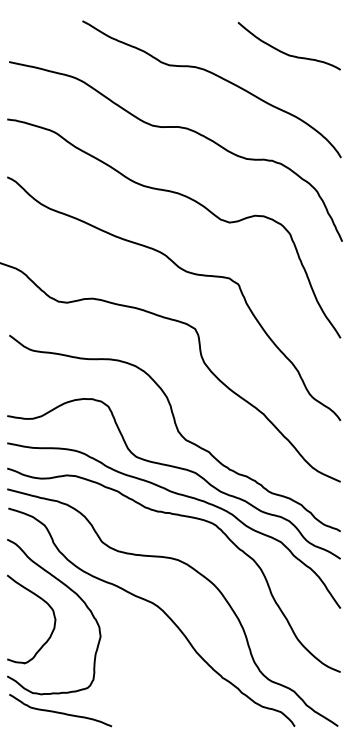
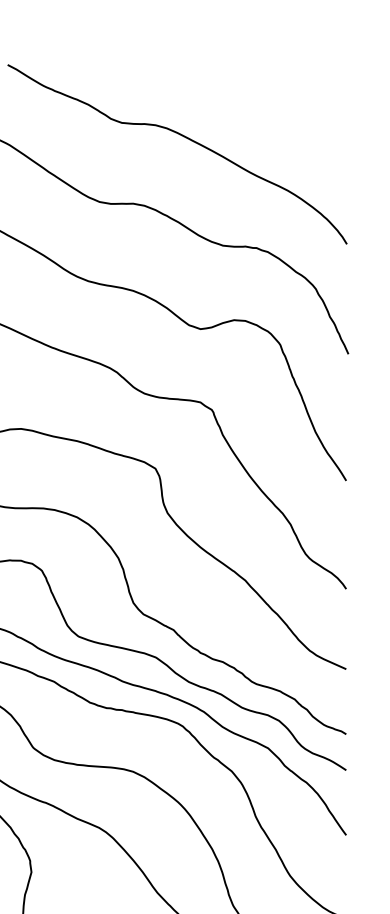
curve: (285, 52) -> (273, 106), removed

